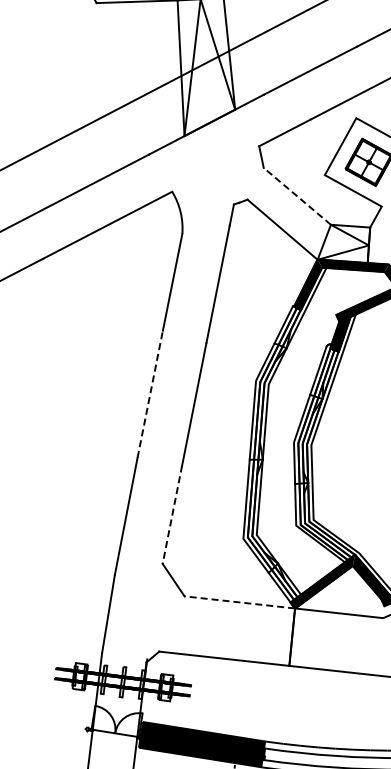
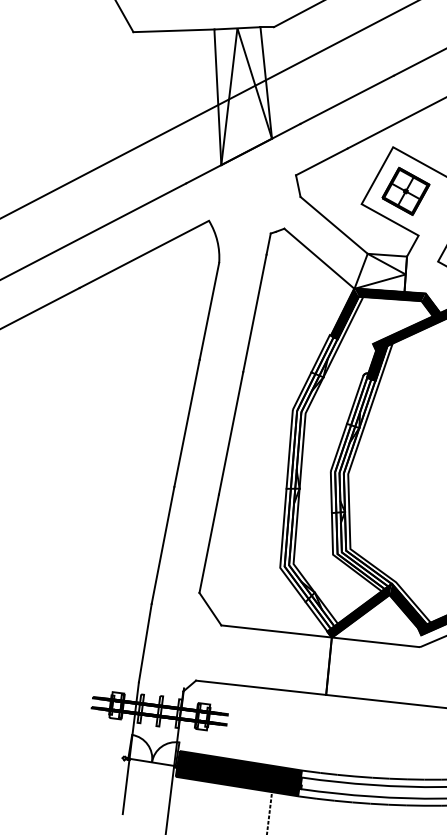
line: (296, 196) -> (333, 225), dashed -> solid
line: (150, 394) -> (187, 423), dashed -> solid
line: (172, 515) -> (209, 544), dashed -> solid
line: (239, 602) -> (276, 631), dashed -> solid

